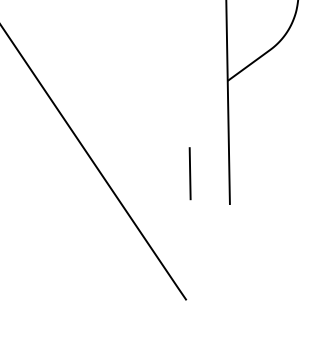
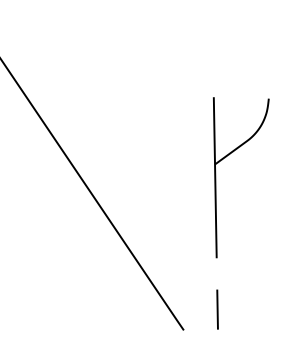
line: (190, 173) -> (217, 309), moved

